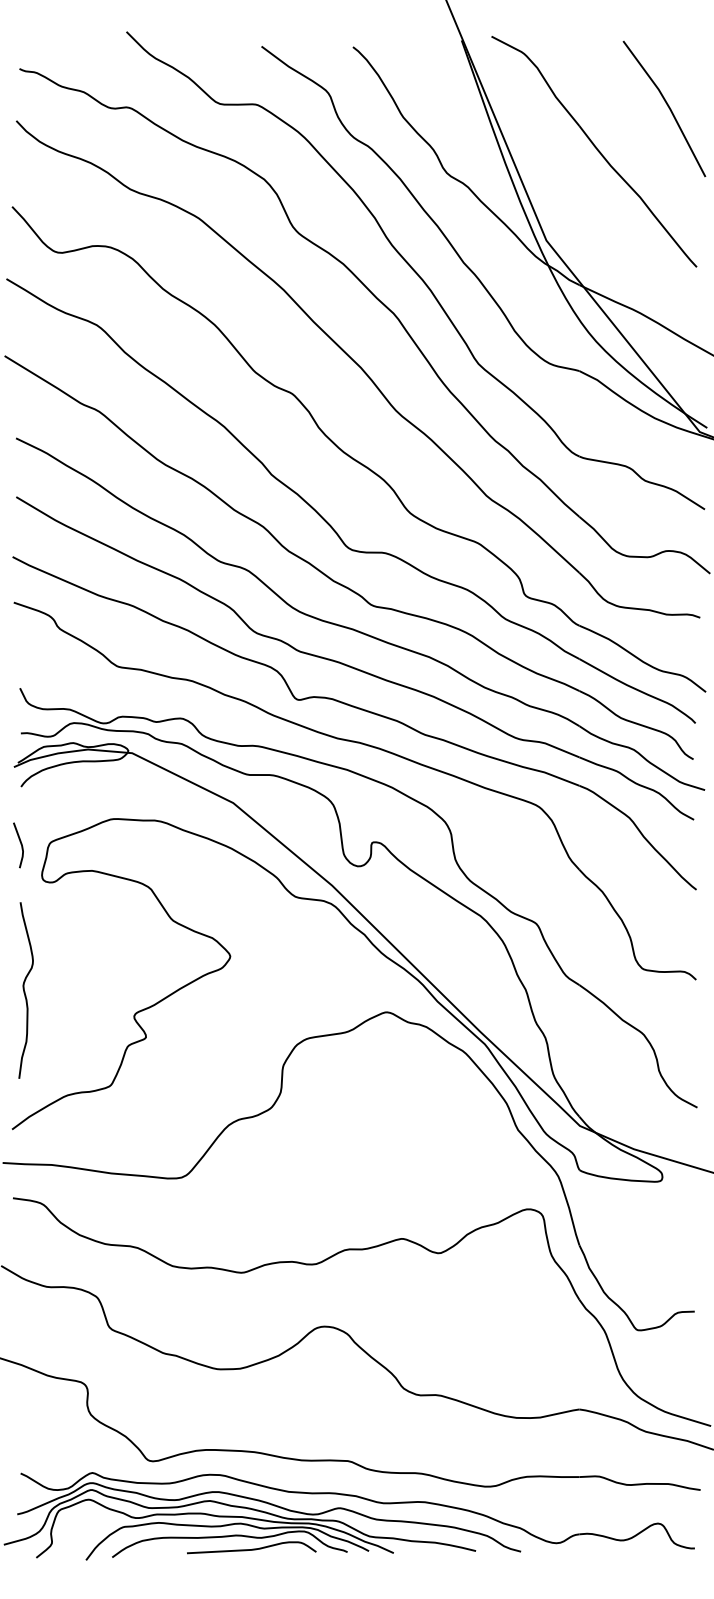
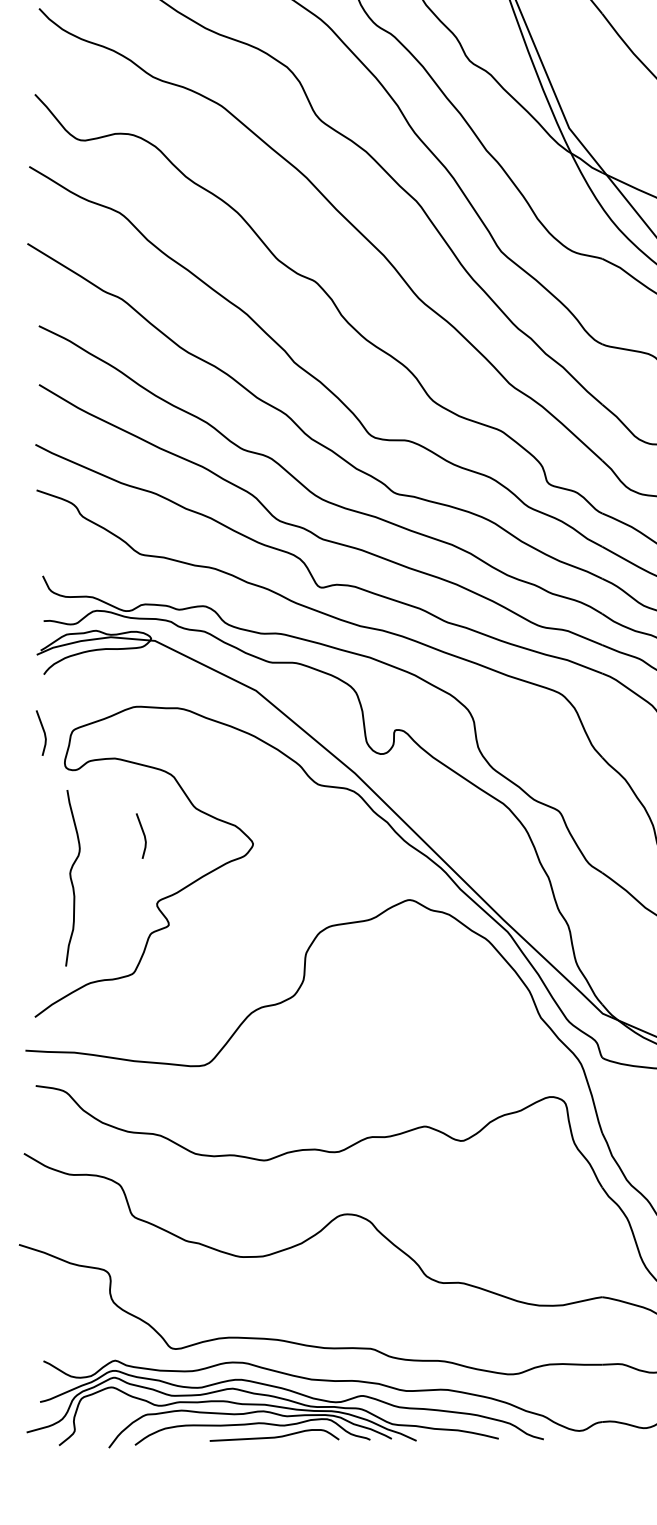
line: (120, 947) -> (143, 835), added
curve: (24, 990) -> (71, 878), moved

